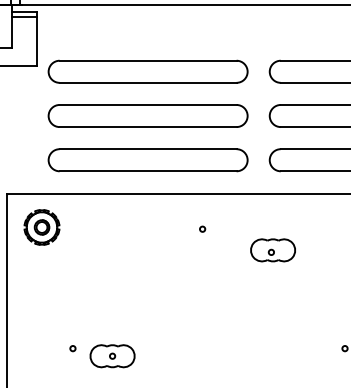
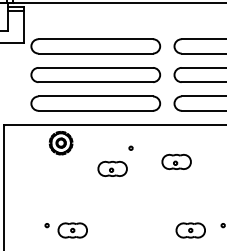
part: (41, 227) -> (60, 143), moved
part: (173, 260) -> (112, 168), added
part: (294, 356) -> (190, 230), added

